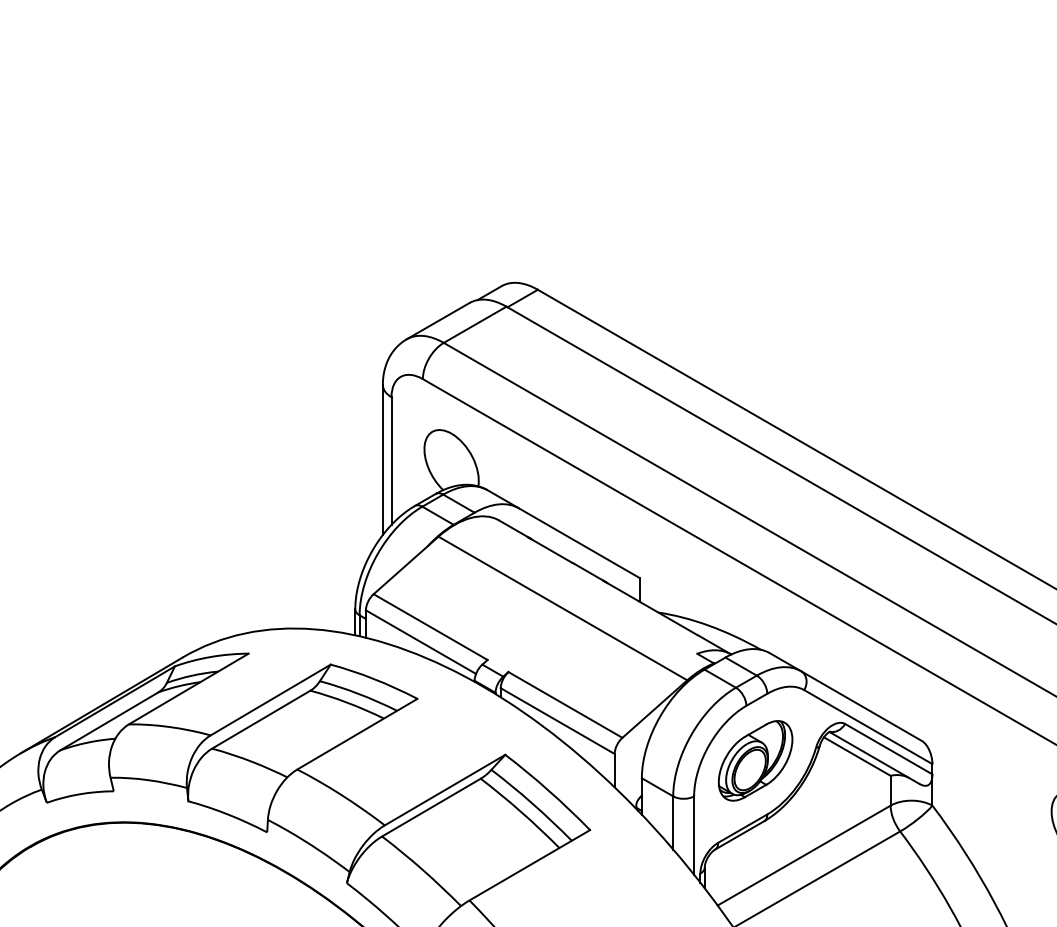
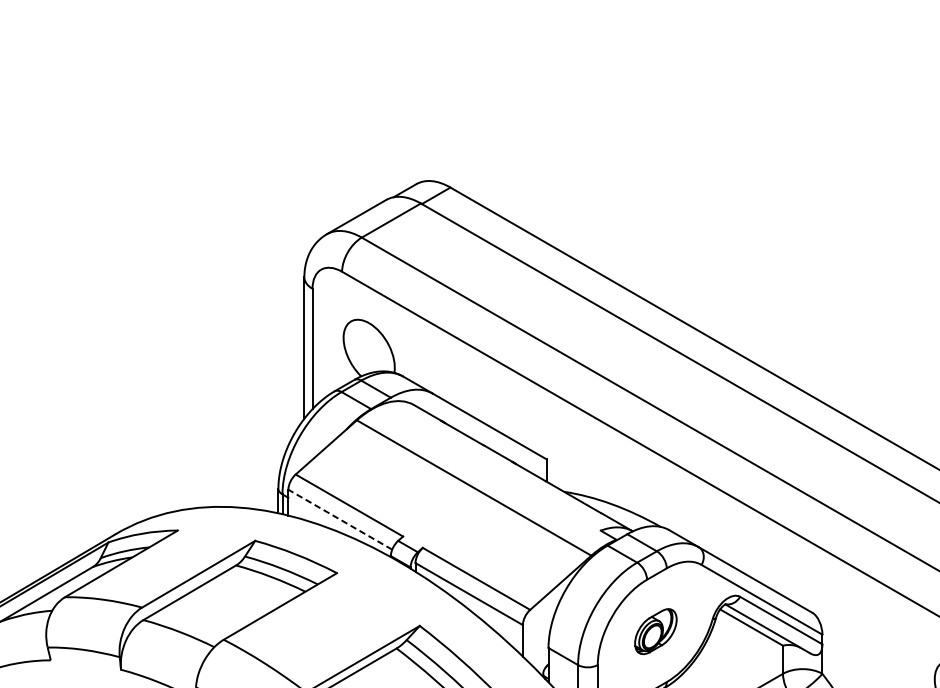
line: (420, 642) -> (339, 520), solid -> dashed
part: (755, 760) -> (655, 631), size x0.6

